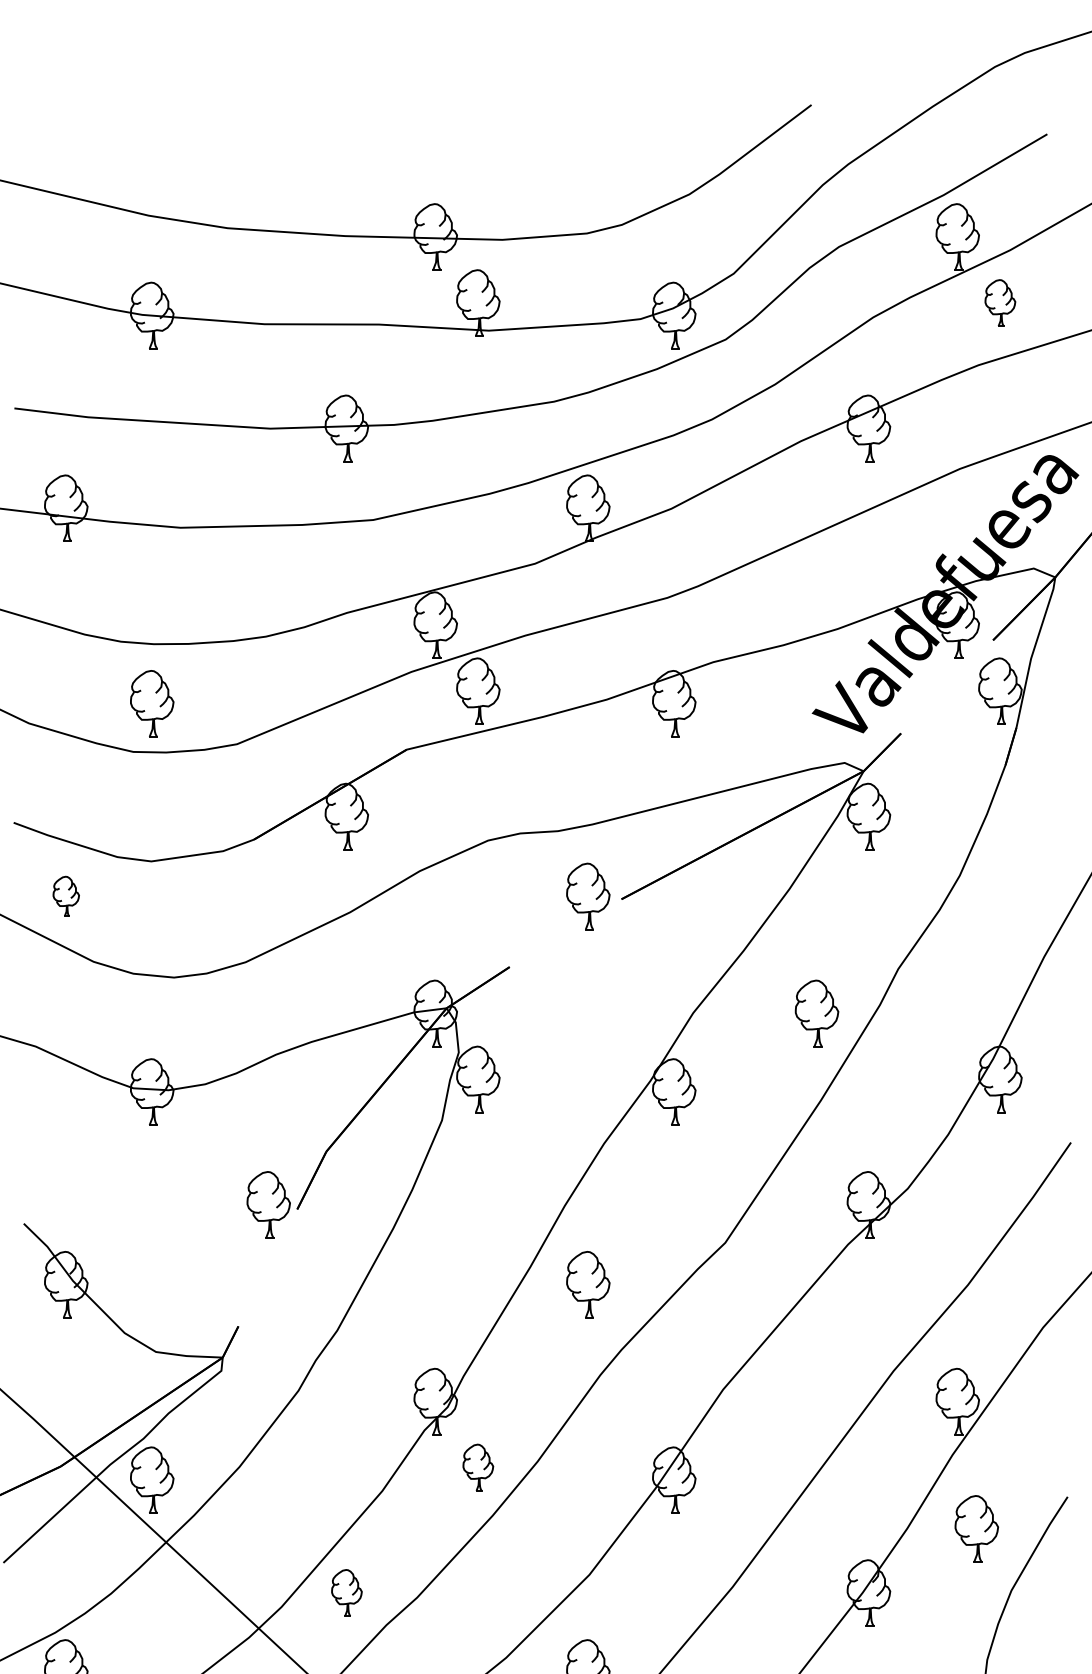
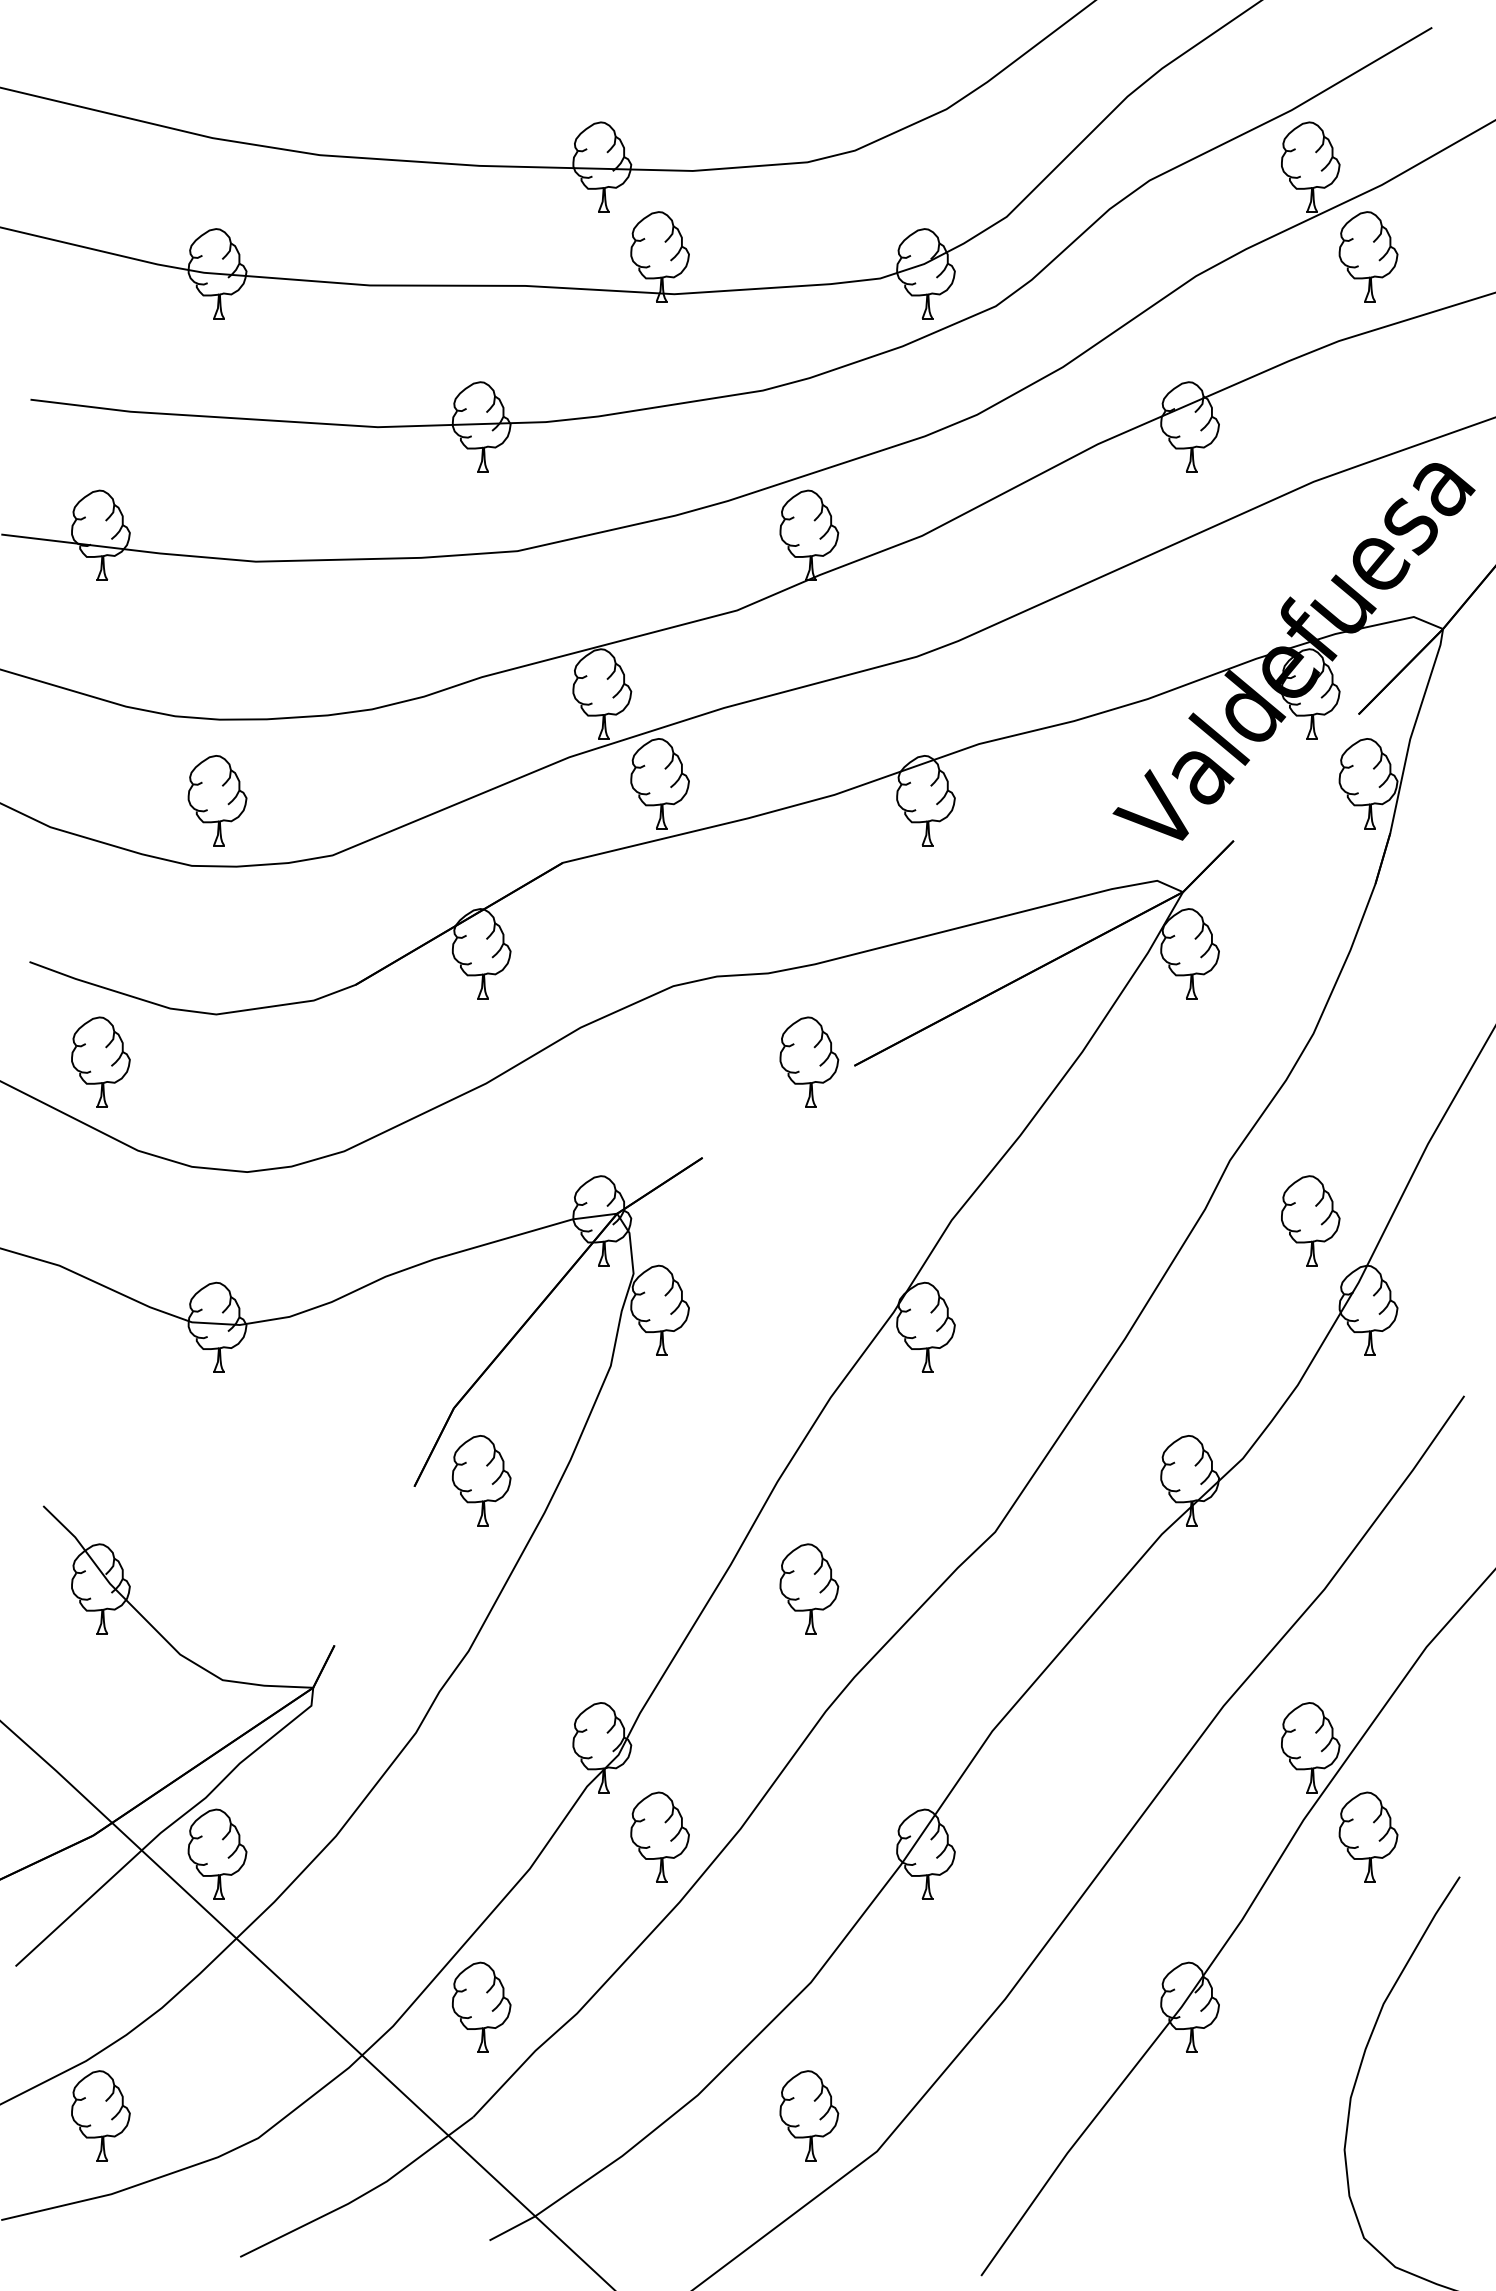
part: (1000, 302) -> (1368, 256), size x1.43
part: (65, 896) -> (100, 1061), size x1.67
part: (816, 1013) -> (1310, 1220), moved
part: (268, 1204) -> (481, 1480), moved
part: (477, 1467) -> (659, 1836), size x1.43
part: (976, 1528) -> (1368, 1836), moved
part: (346, 1592) -> (481, 2006), size x1.43

